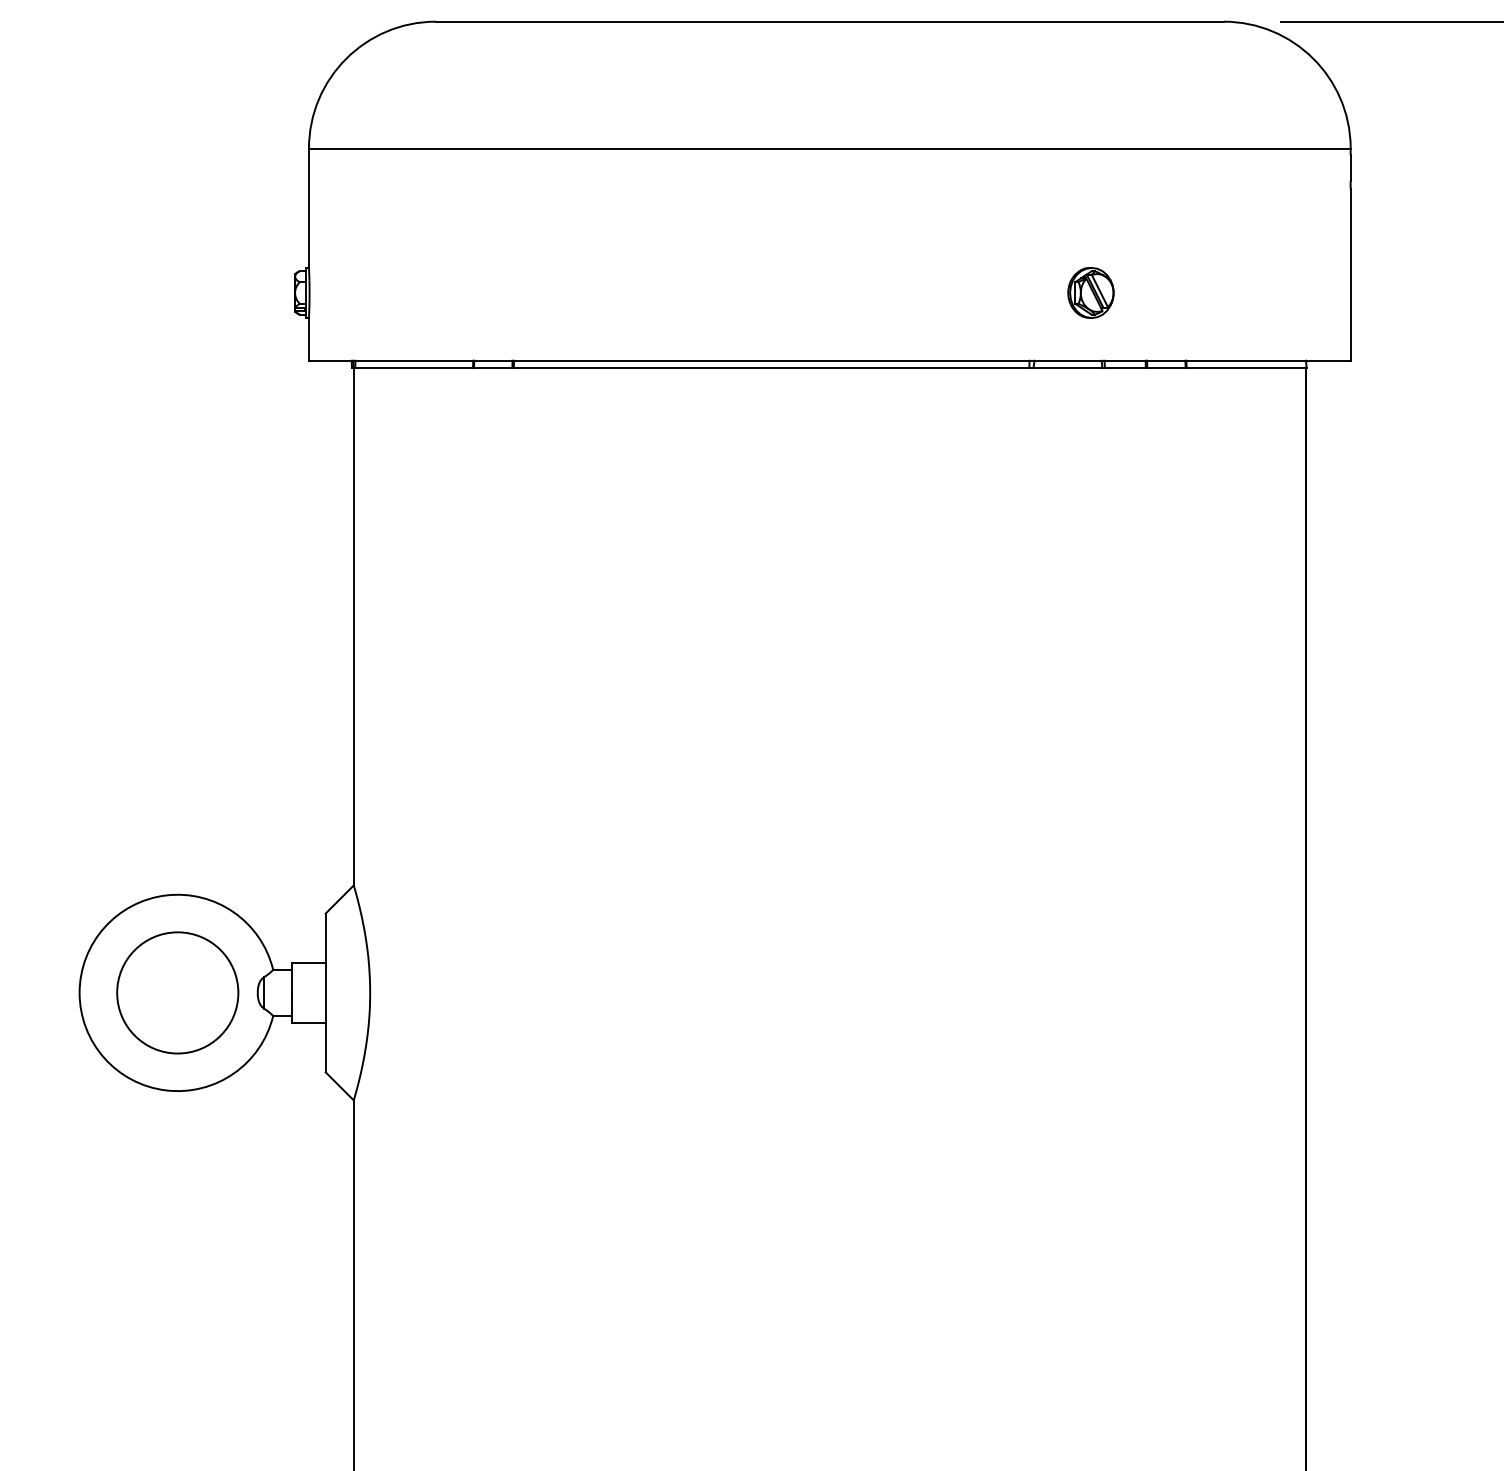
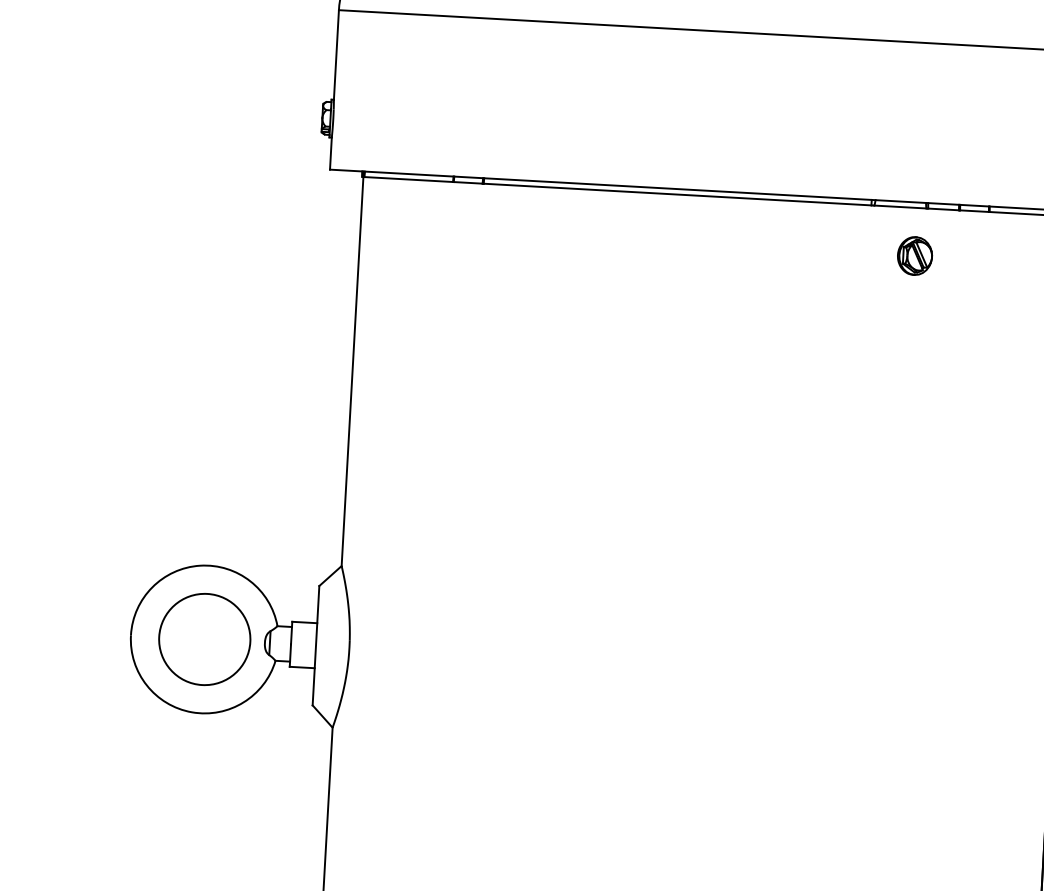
part: (1090, 292) -> (914, 255), moved

